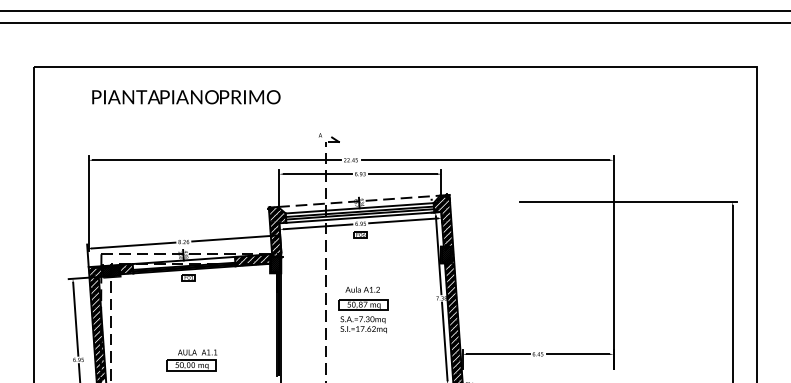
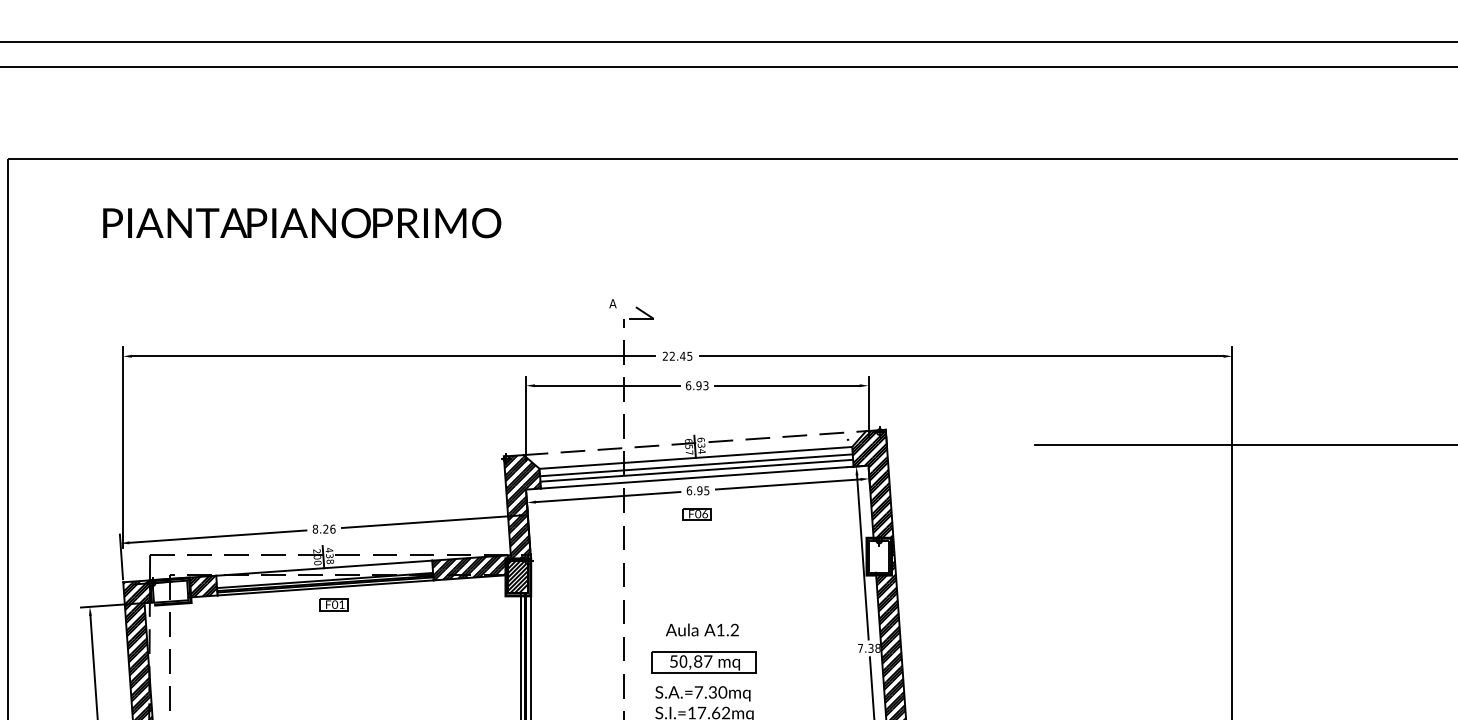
text: (186, 97) -> (302, 223), moved
hatch: (446, 254) -> (879, 555), removed
hatch: (110, 271) -> (169, 591), removed

